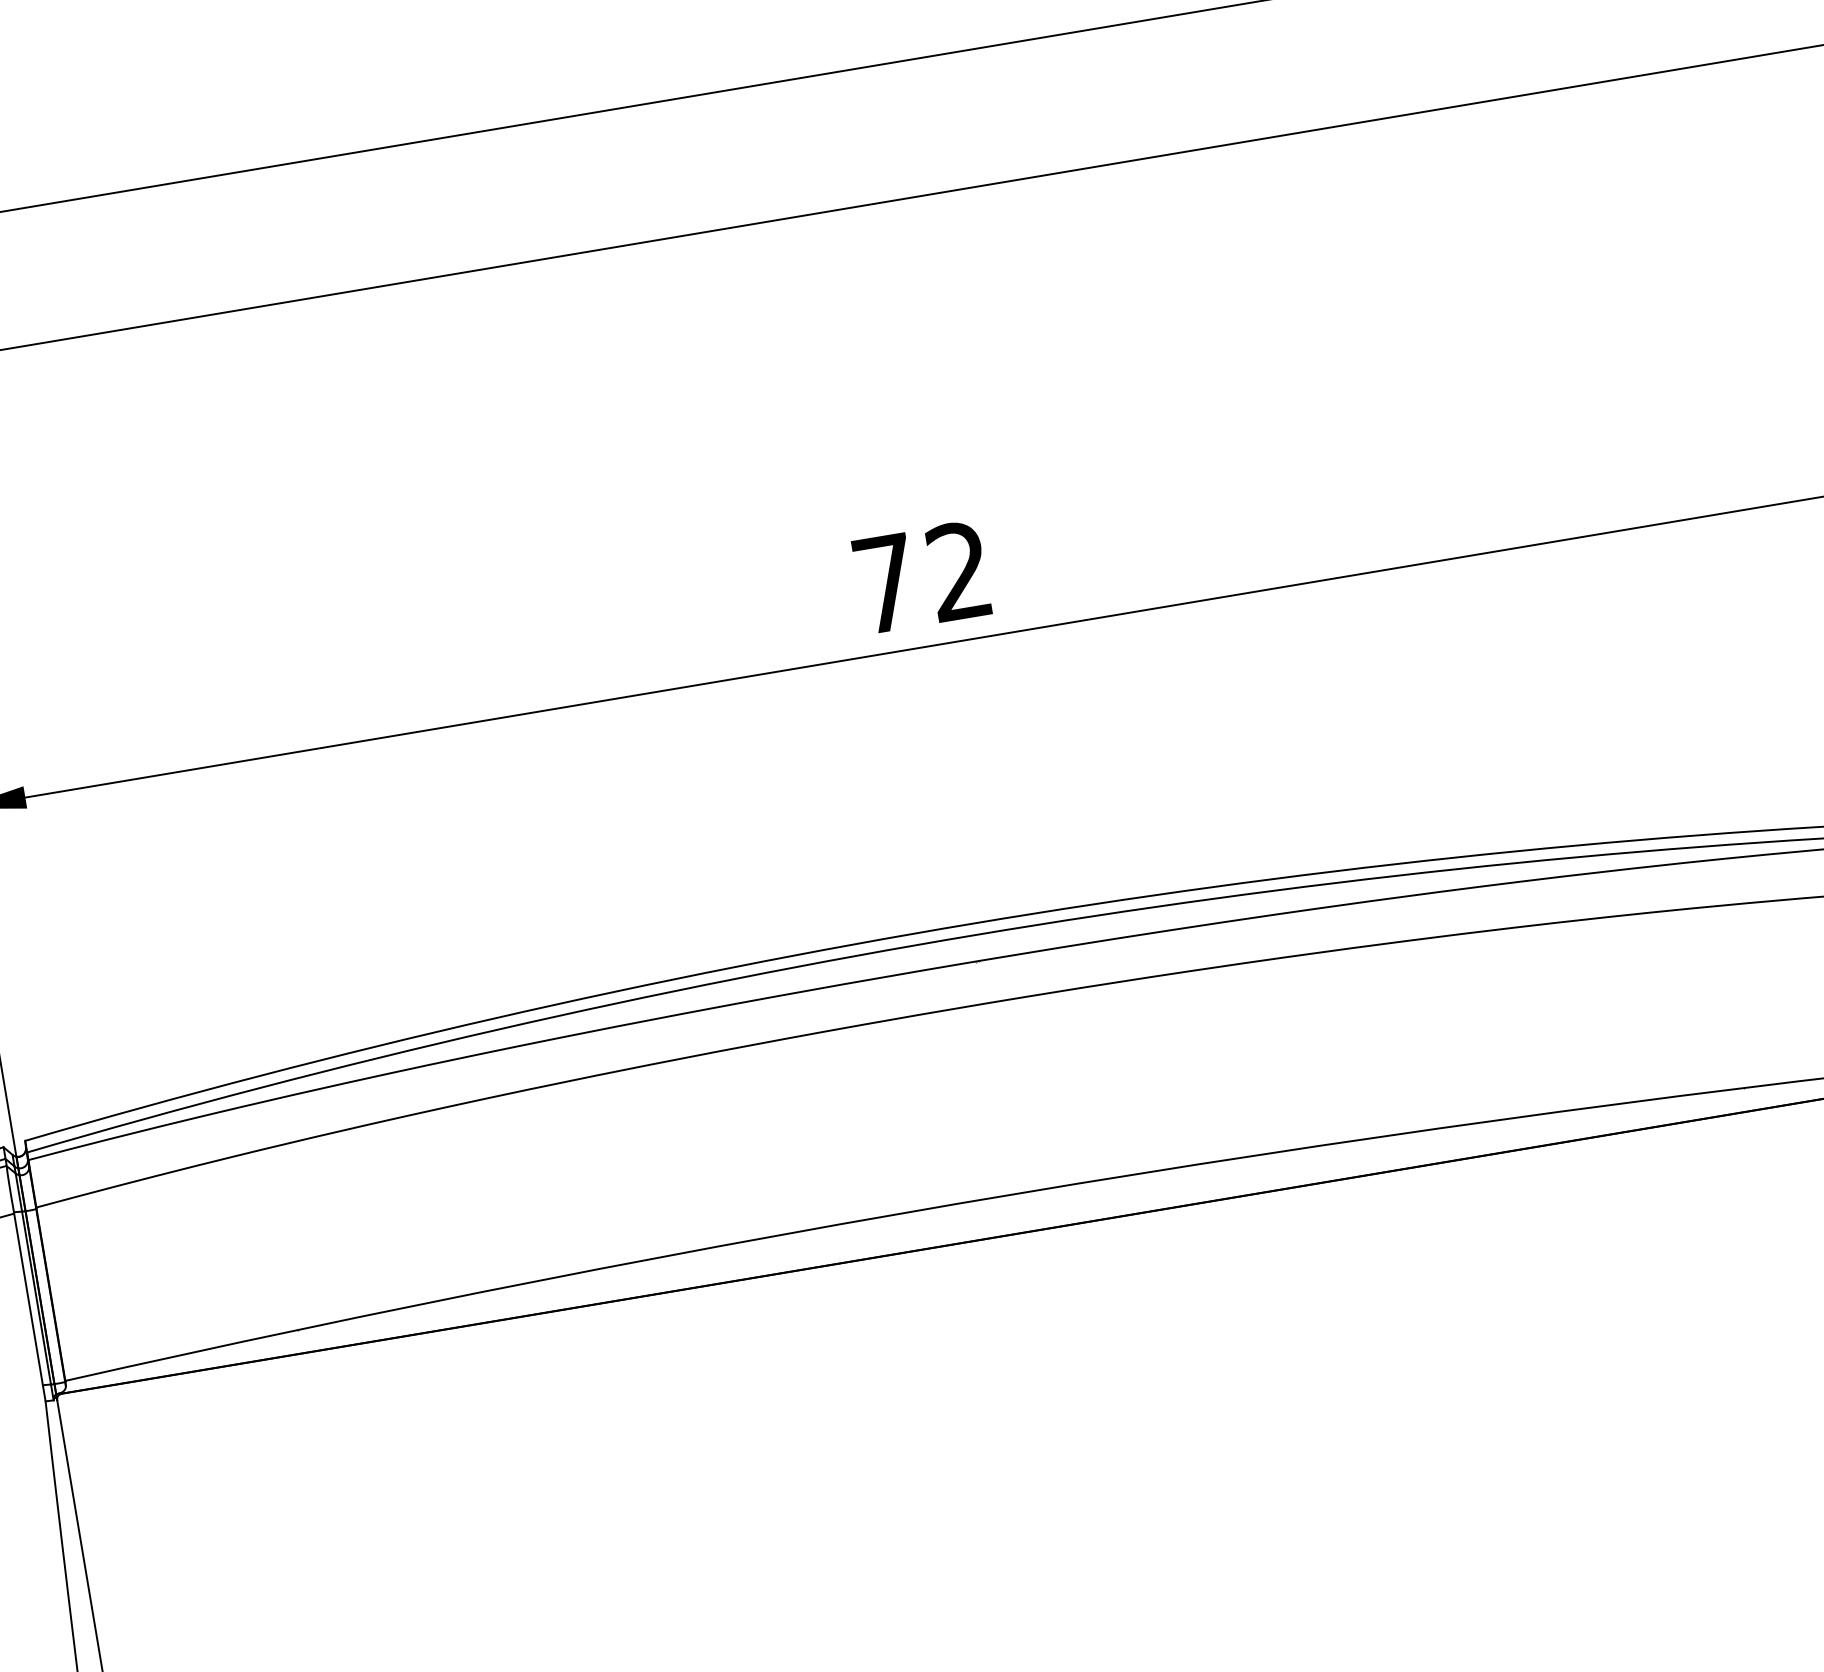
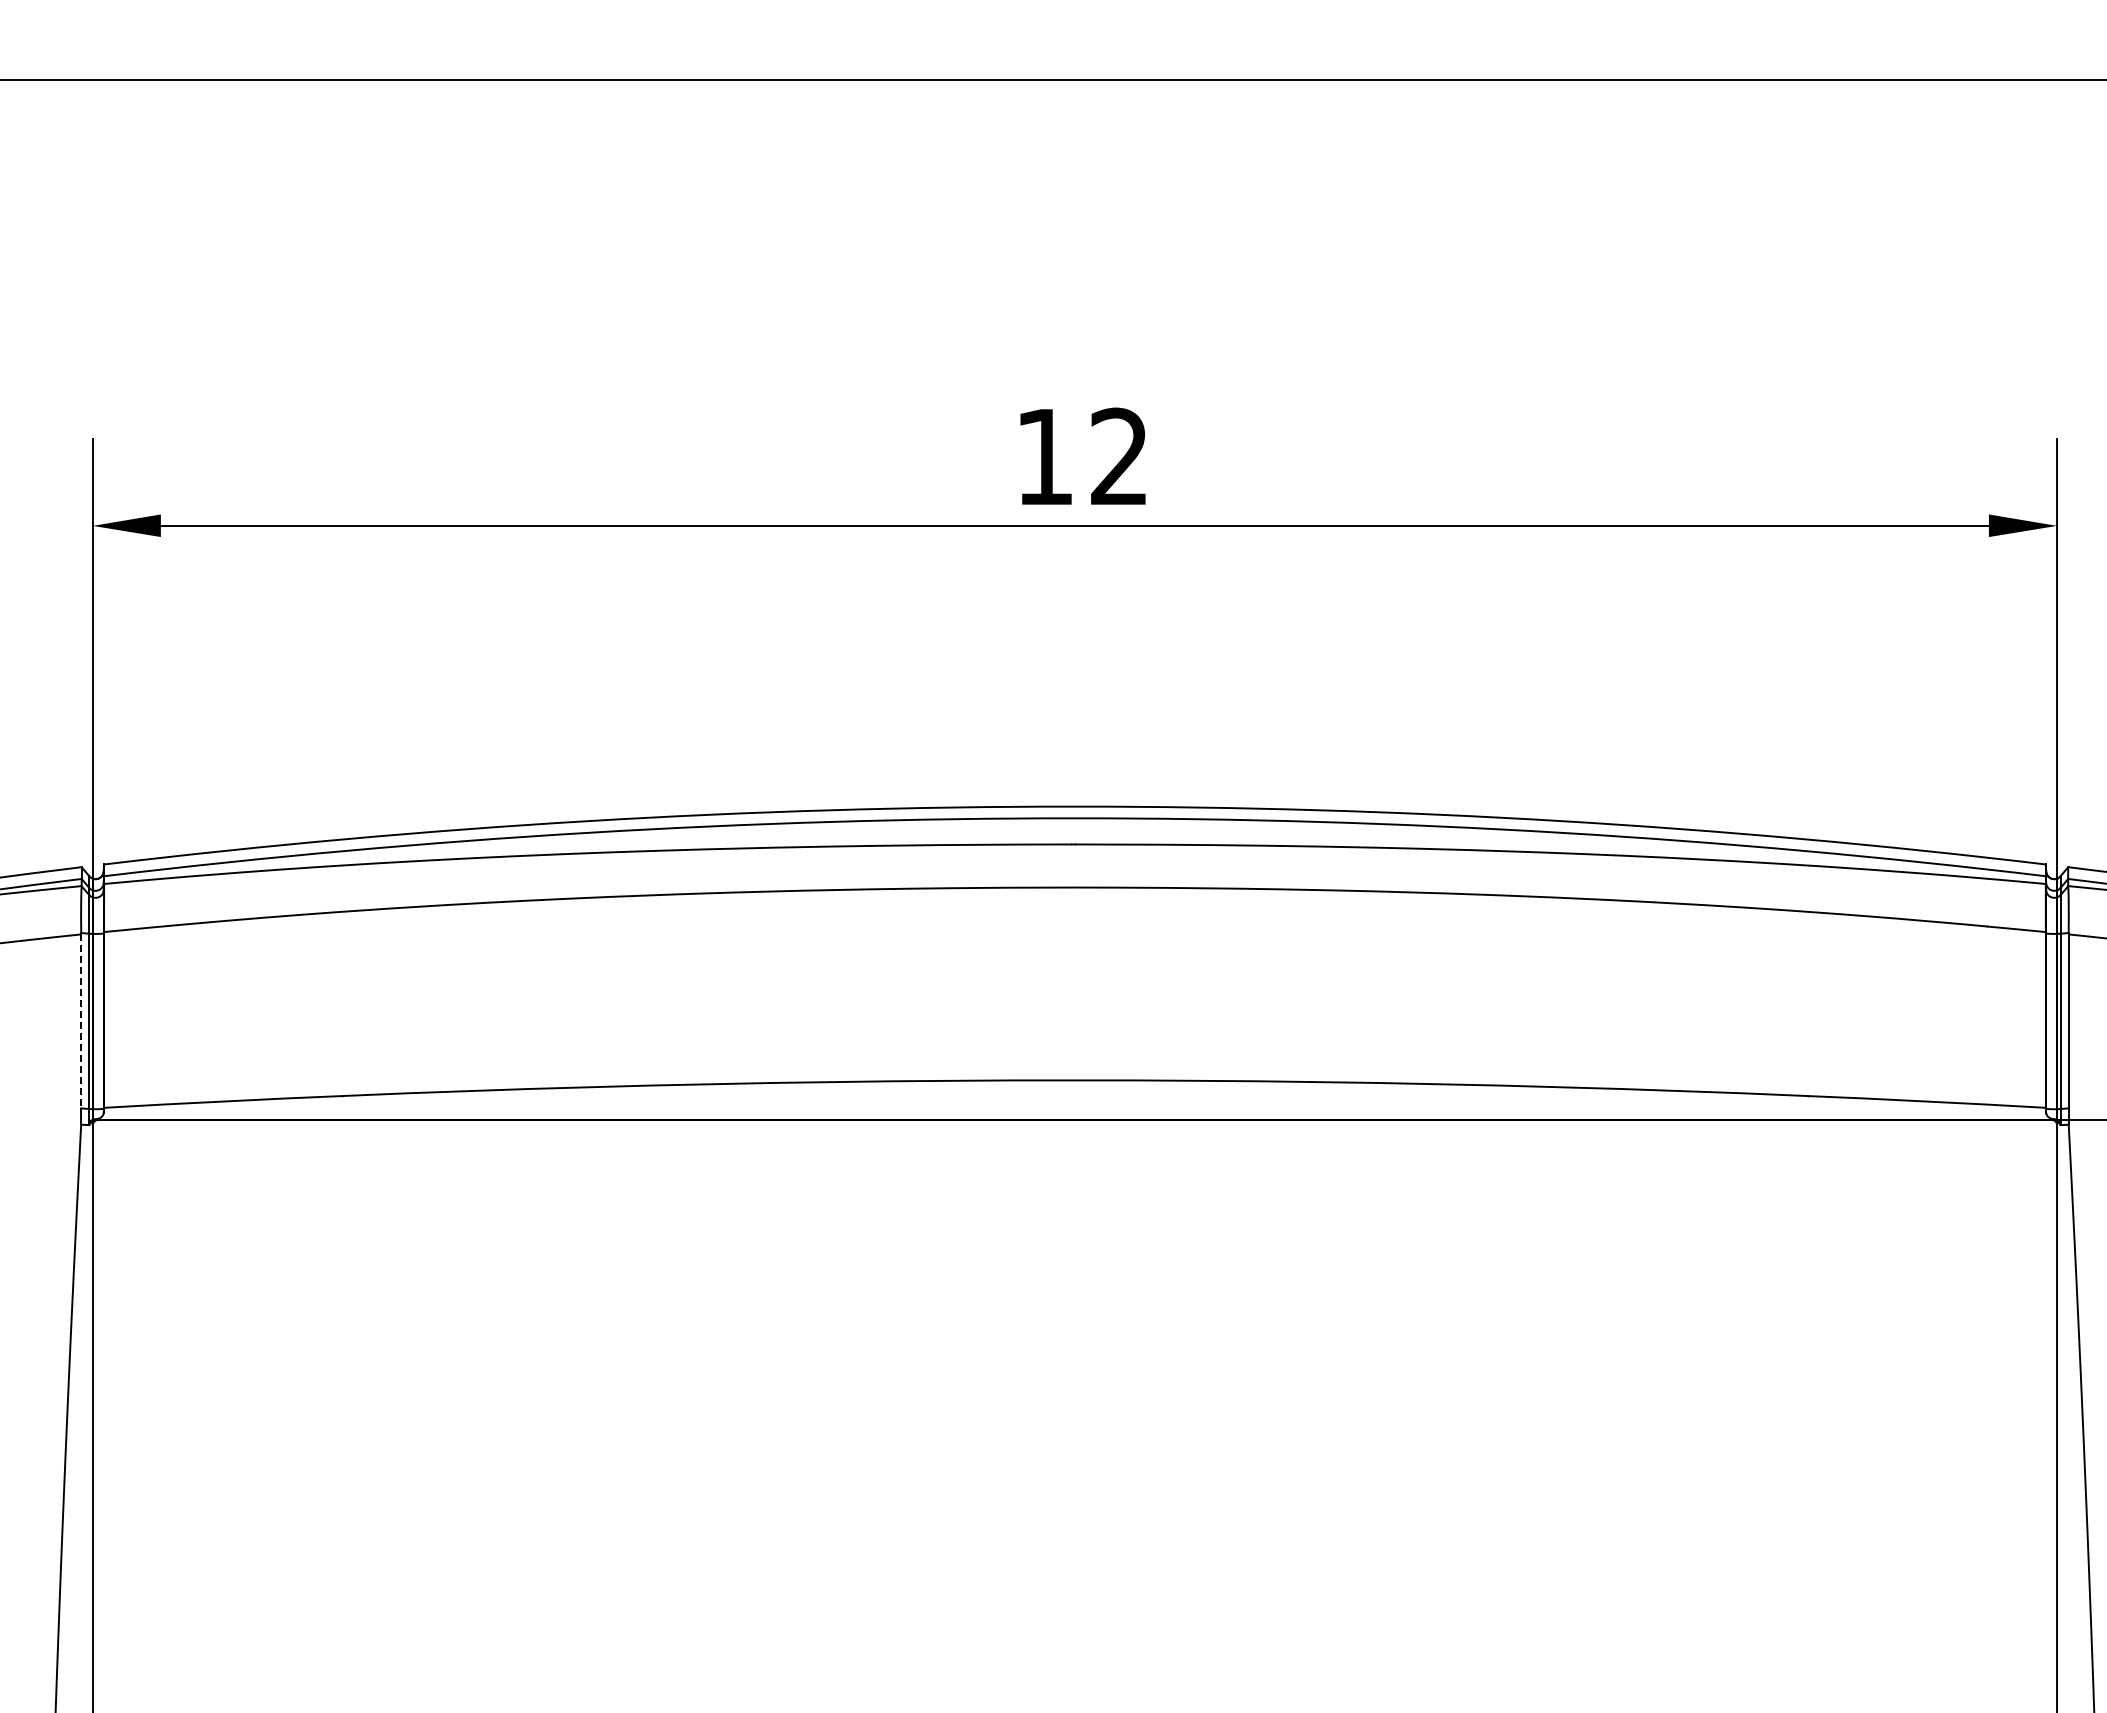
text: (885, 583) -> (1044, 456), 72 -> 12
line: (28, 1299) -> (81, 1021), solid -> dashed

